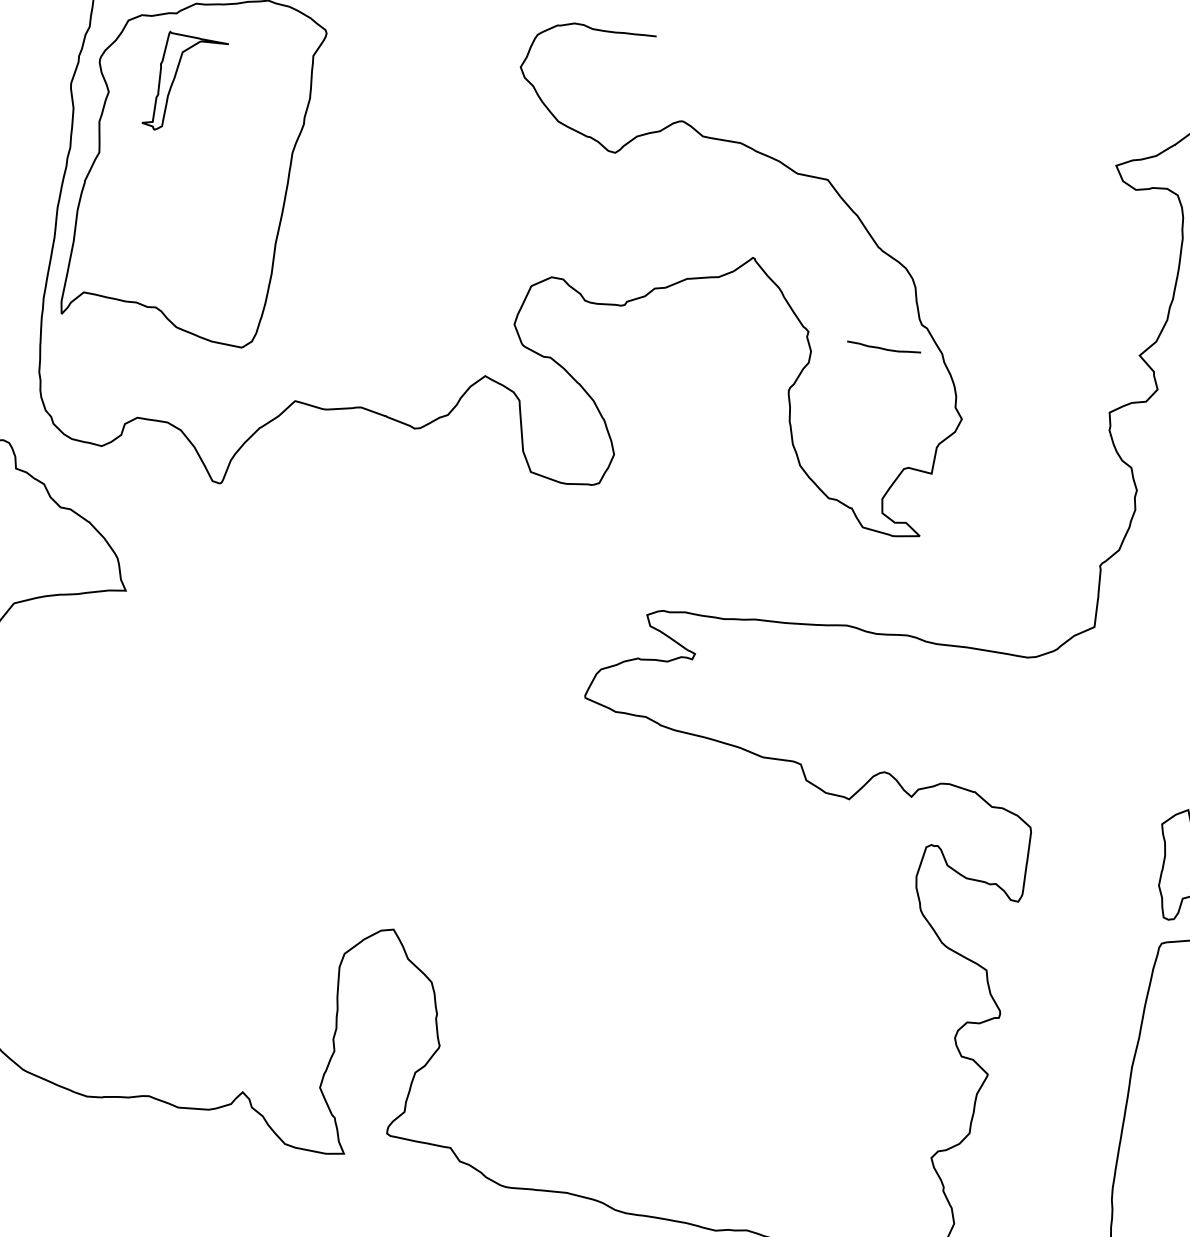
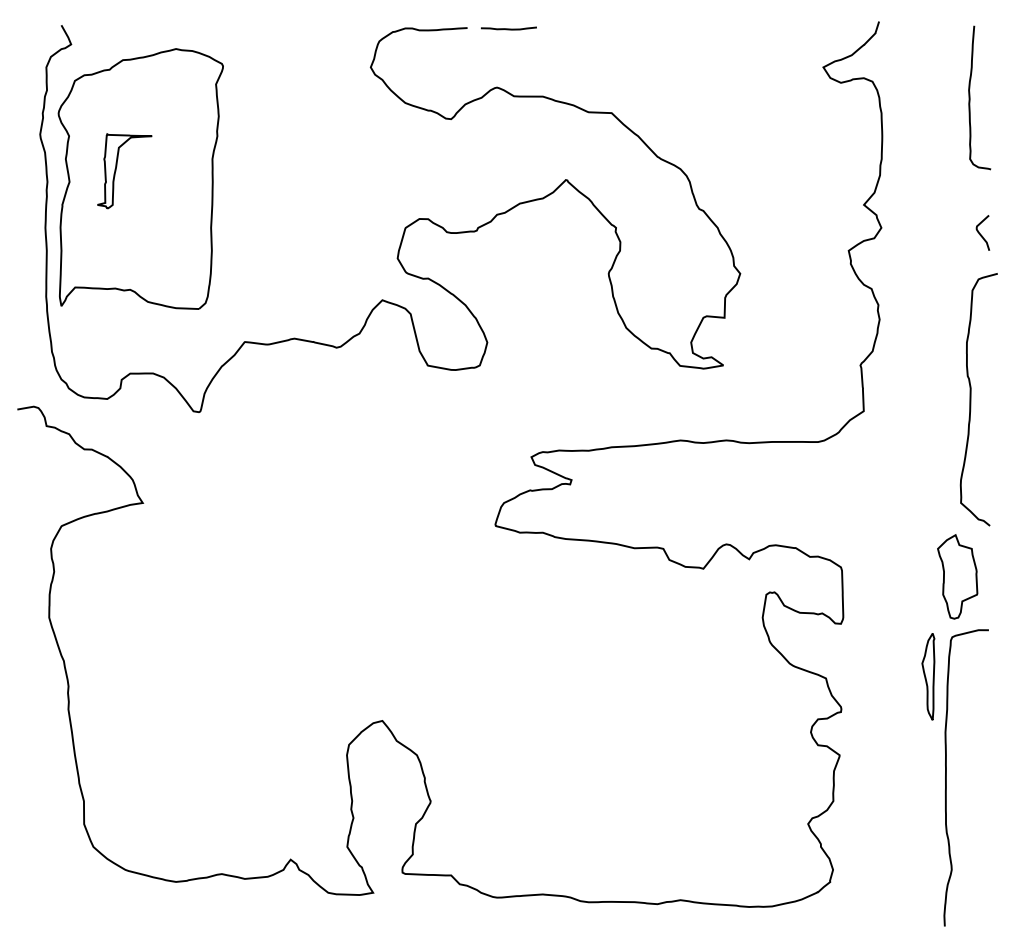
part: (174, 82) -> (116, 171), moved
curve: (883, 347) -> (508, 28), moved
part: (1121, 990) -> (928, 676), added

